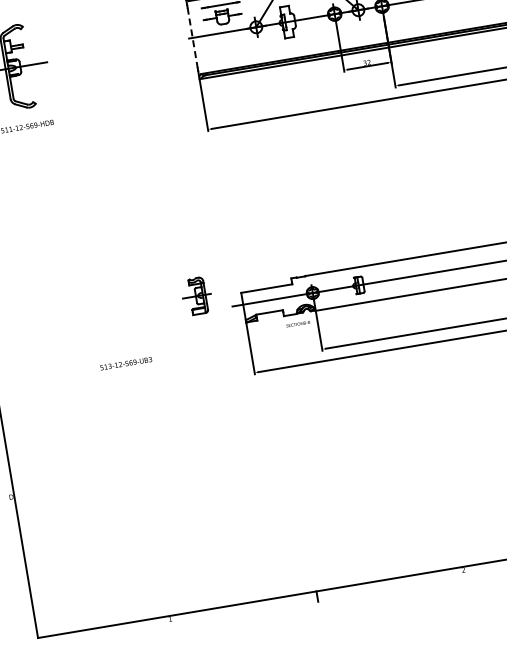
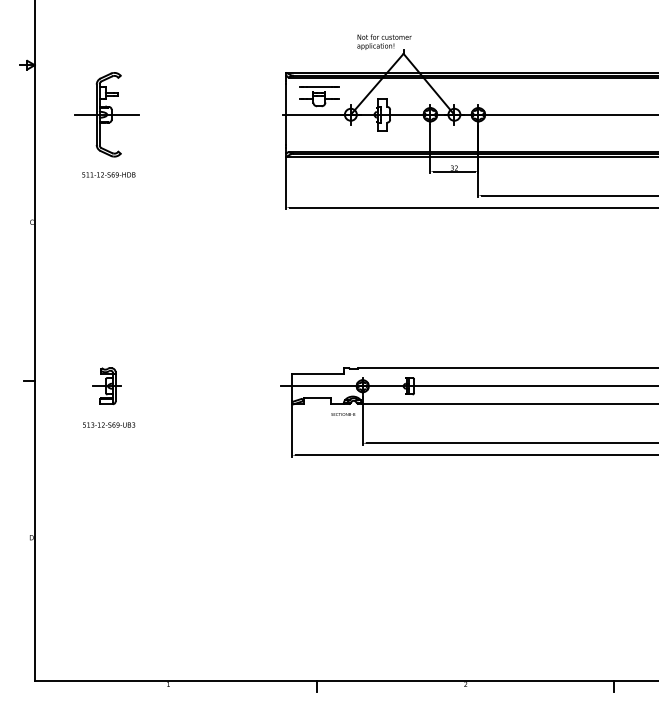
line: (192, 37) -> (286, 114), dashed -> solid
part: (196, 295) -> (106, 385), moved
text: (126, 363) -> (109, 424), moved

